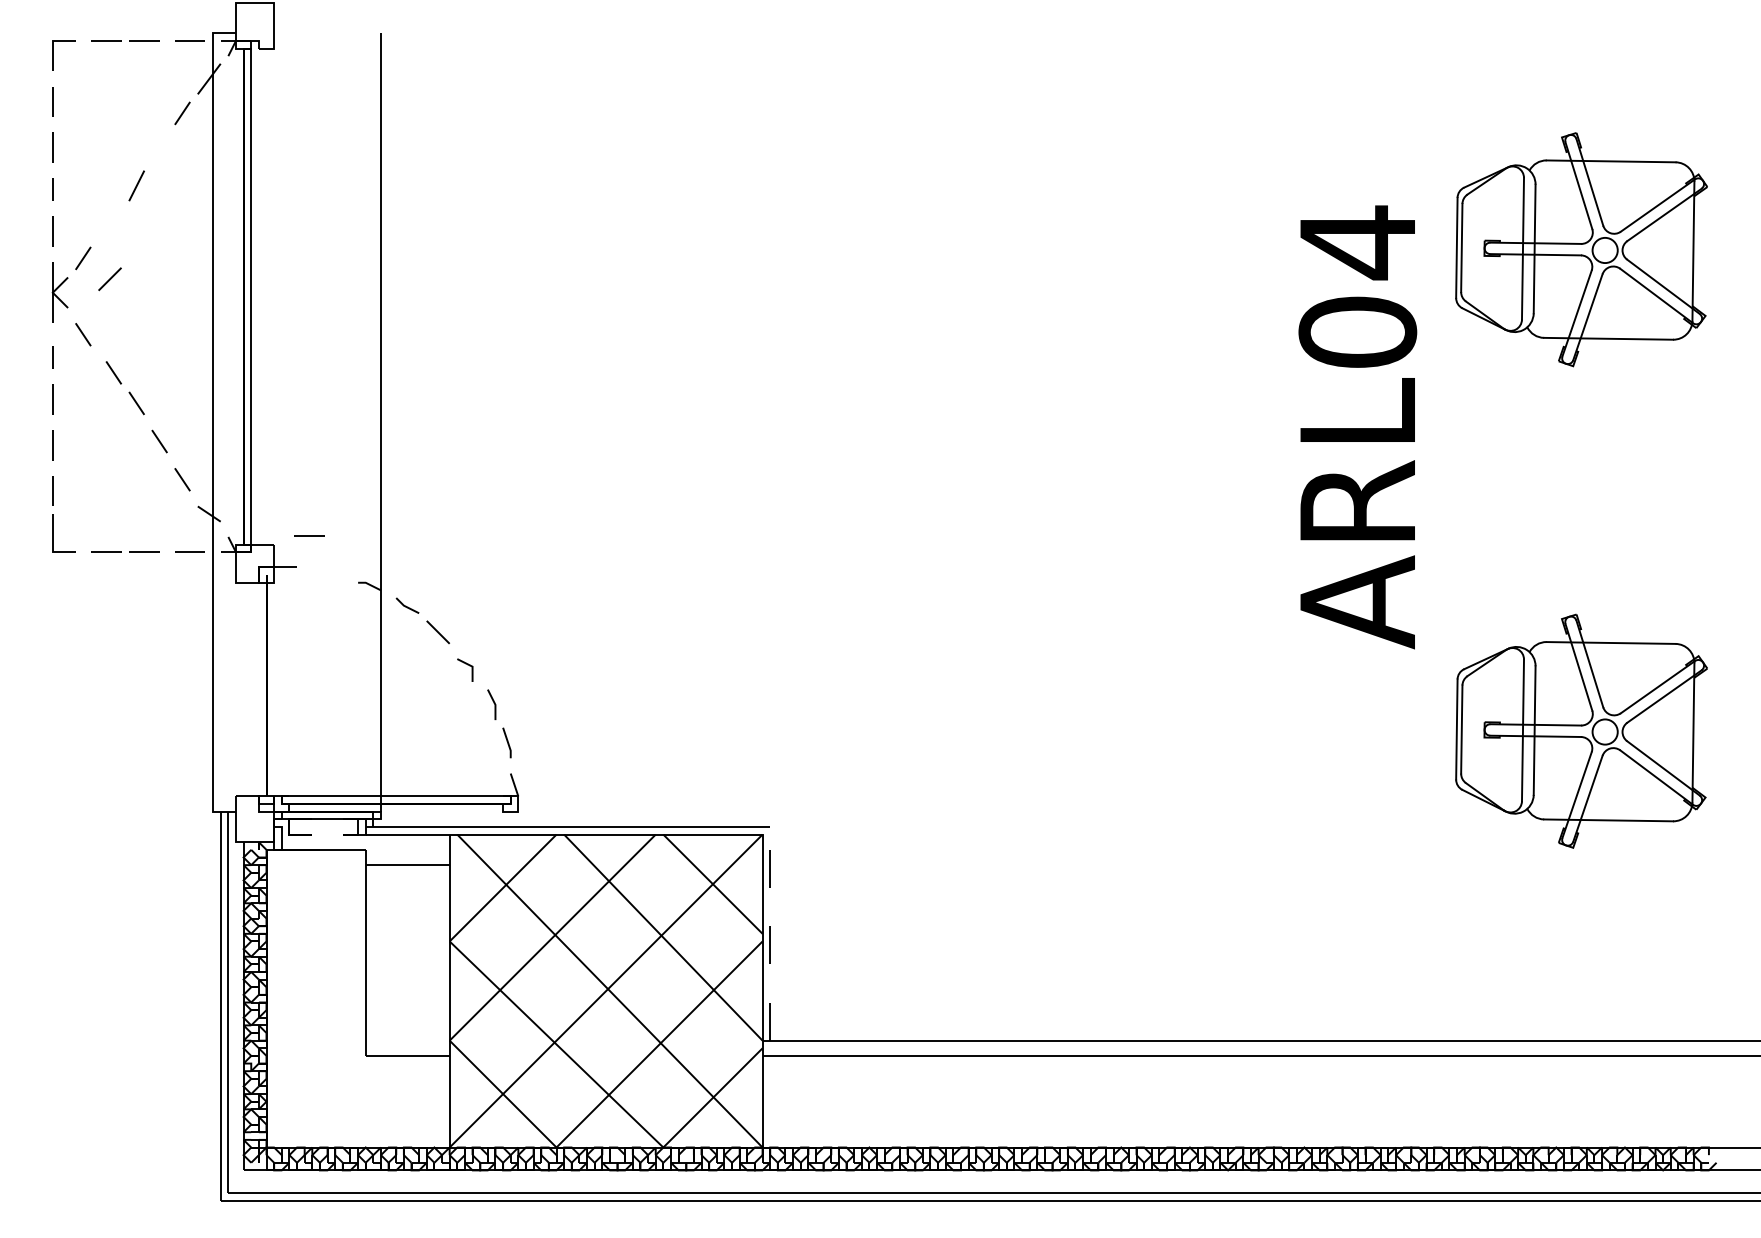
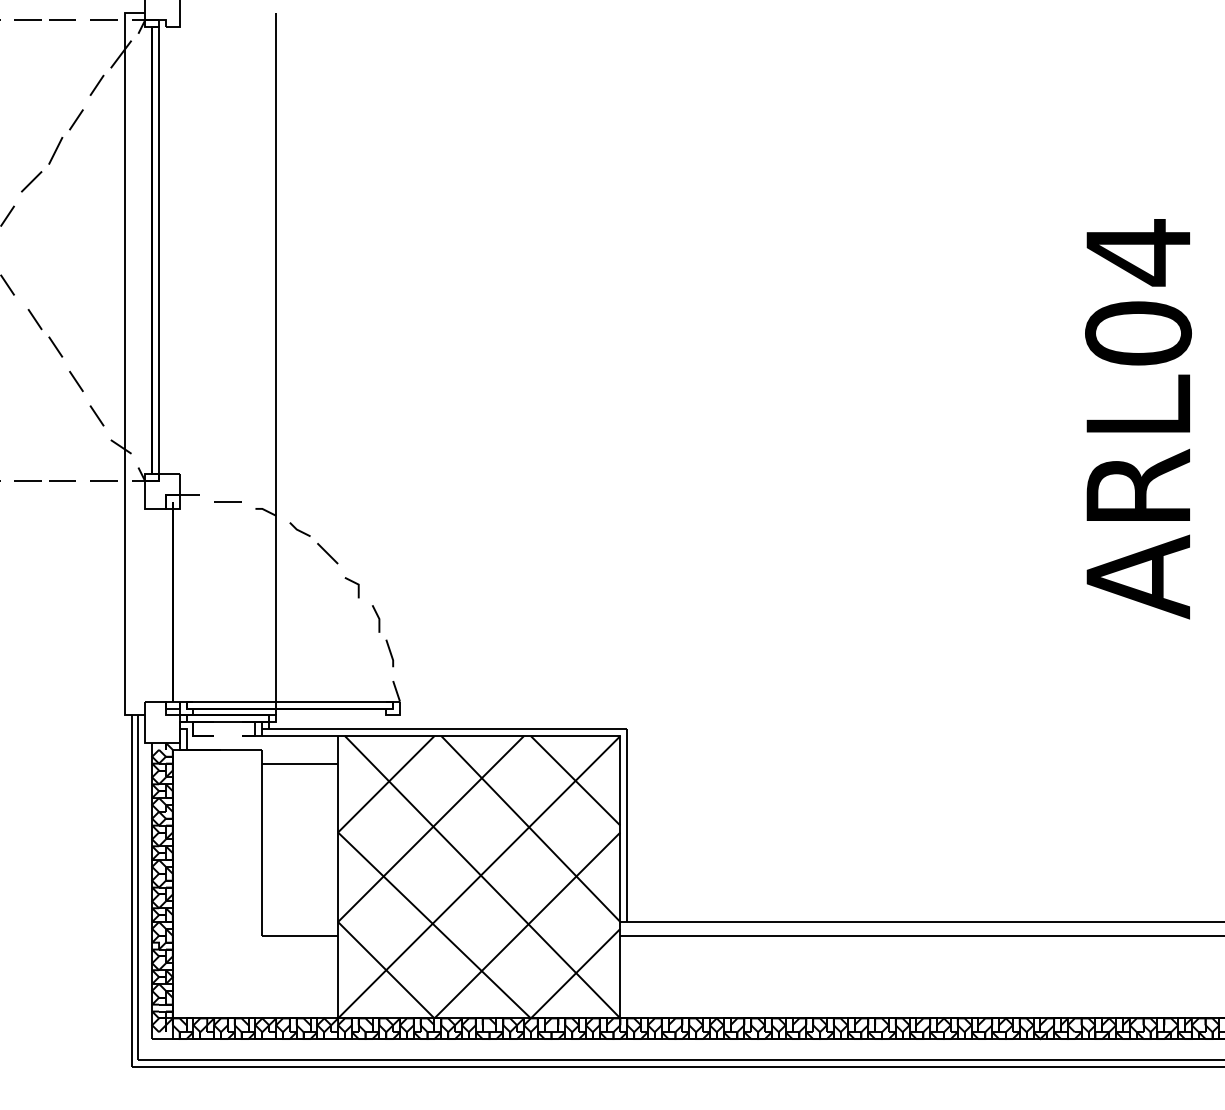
line: (159, 151) -> (76, 119), added
line: (109, 279) -> (31, 182), moved
text: (1357, 427) -> (1138, 419), moved
line: (309, 535) -> (227, 501), moved
line: (770, 933) -> (627, 825), dashed -> solid

